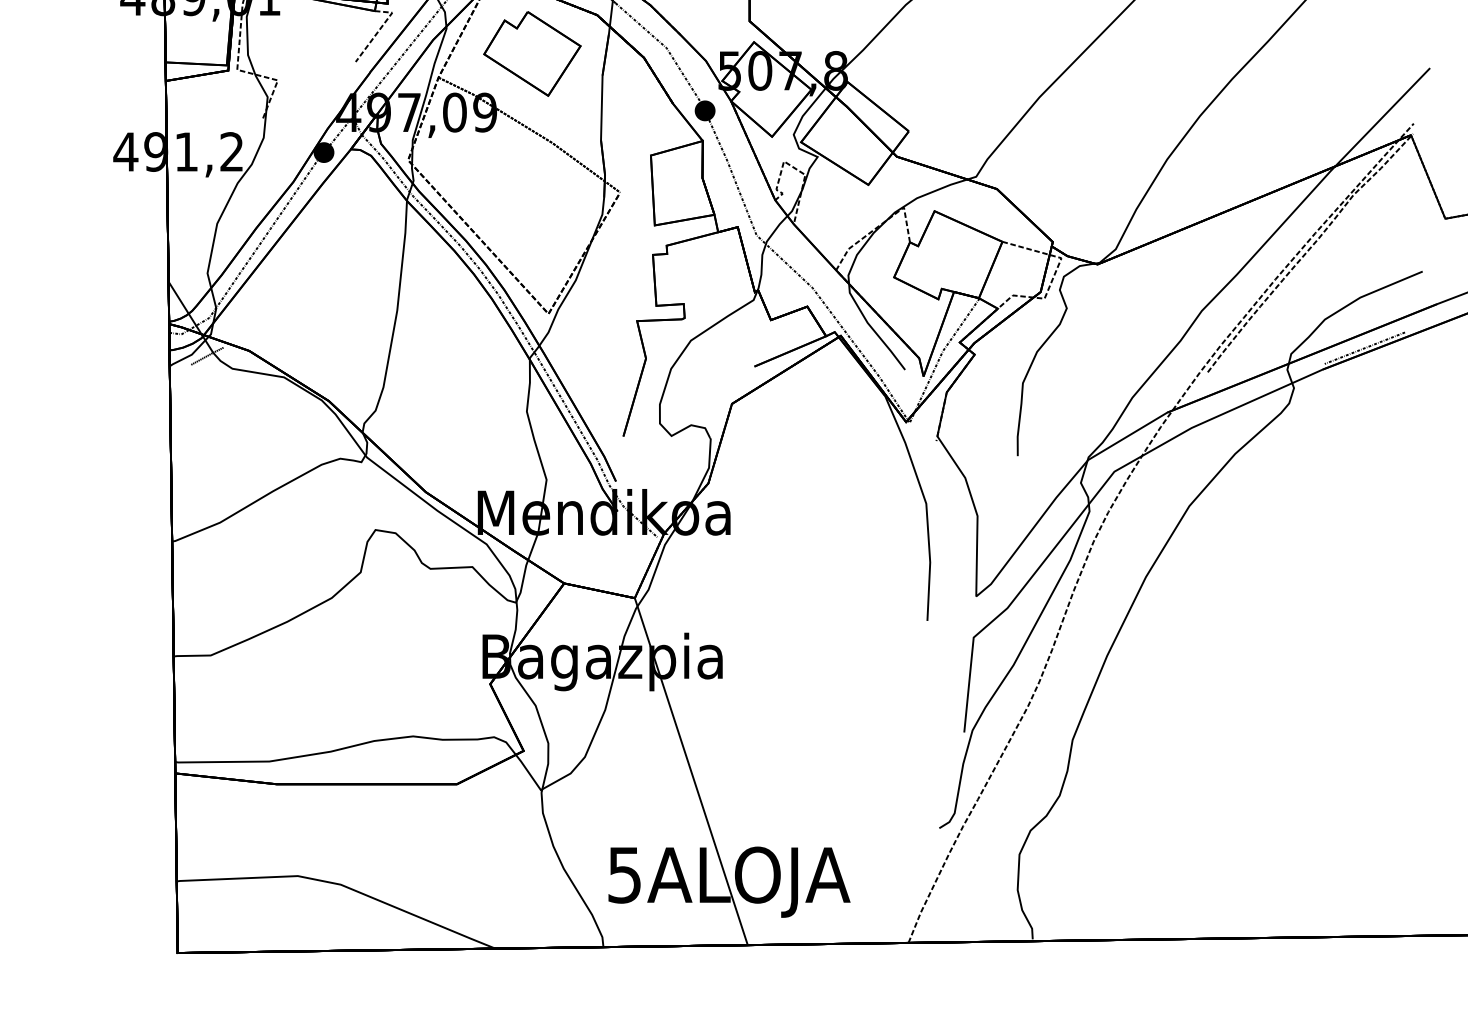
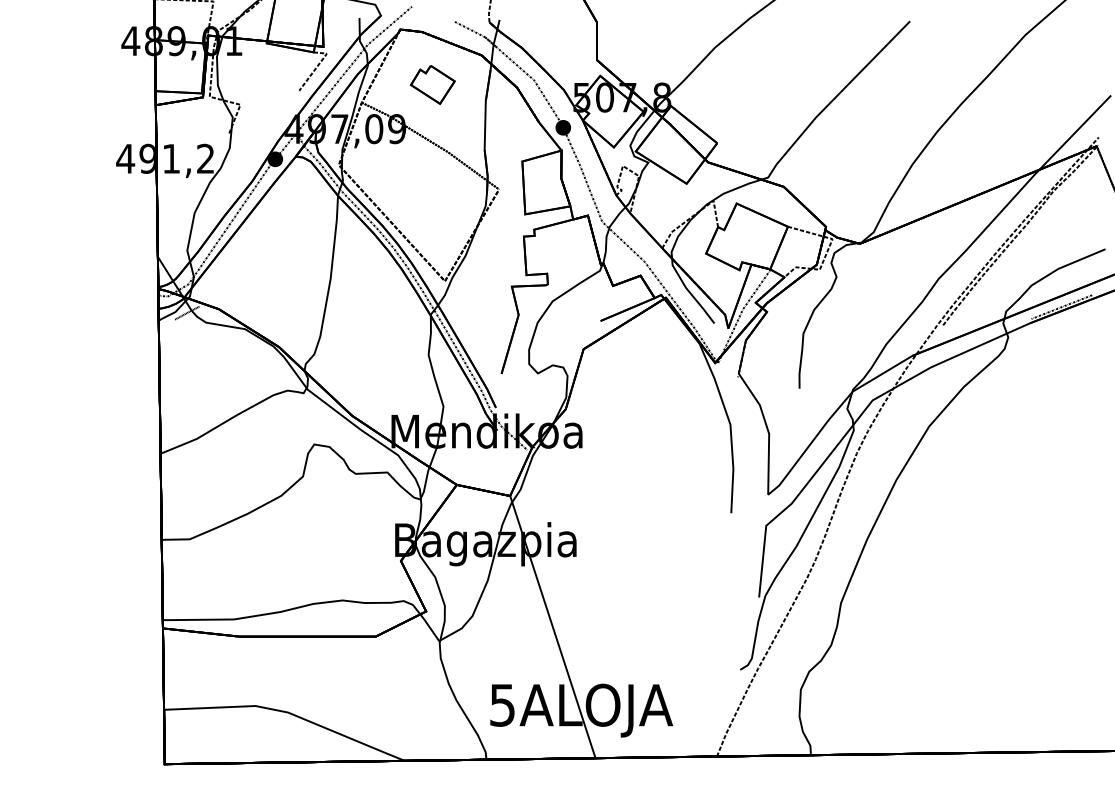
part: (532, 53) -> (432, 84), size x0.6

